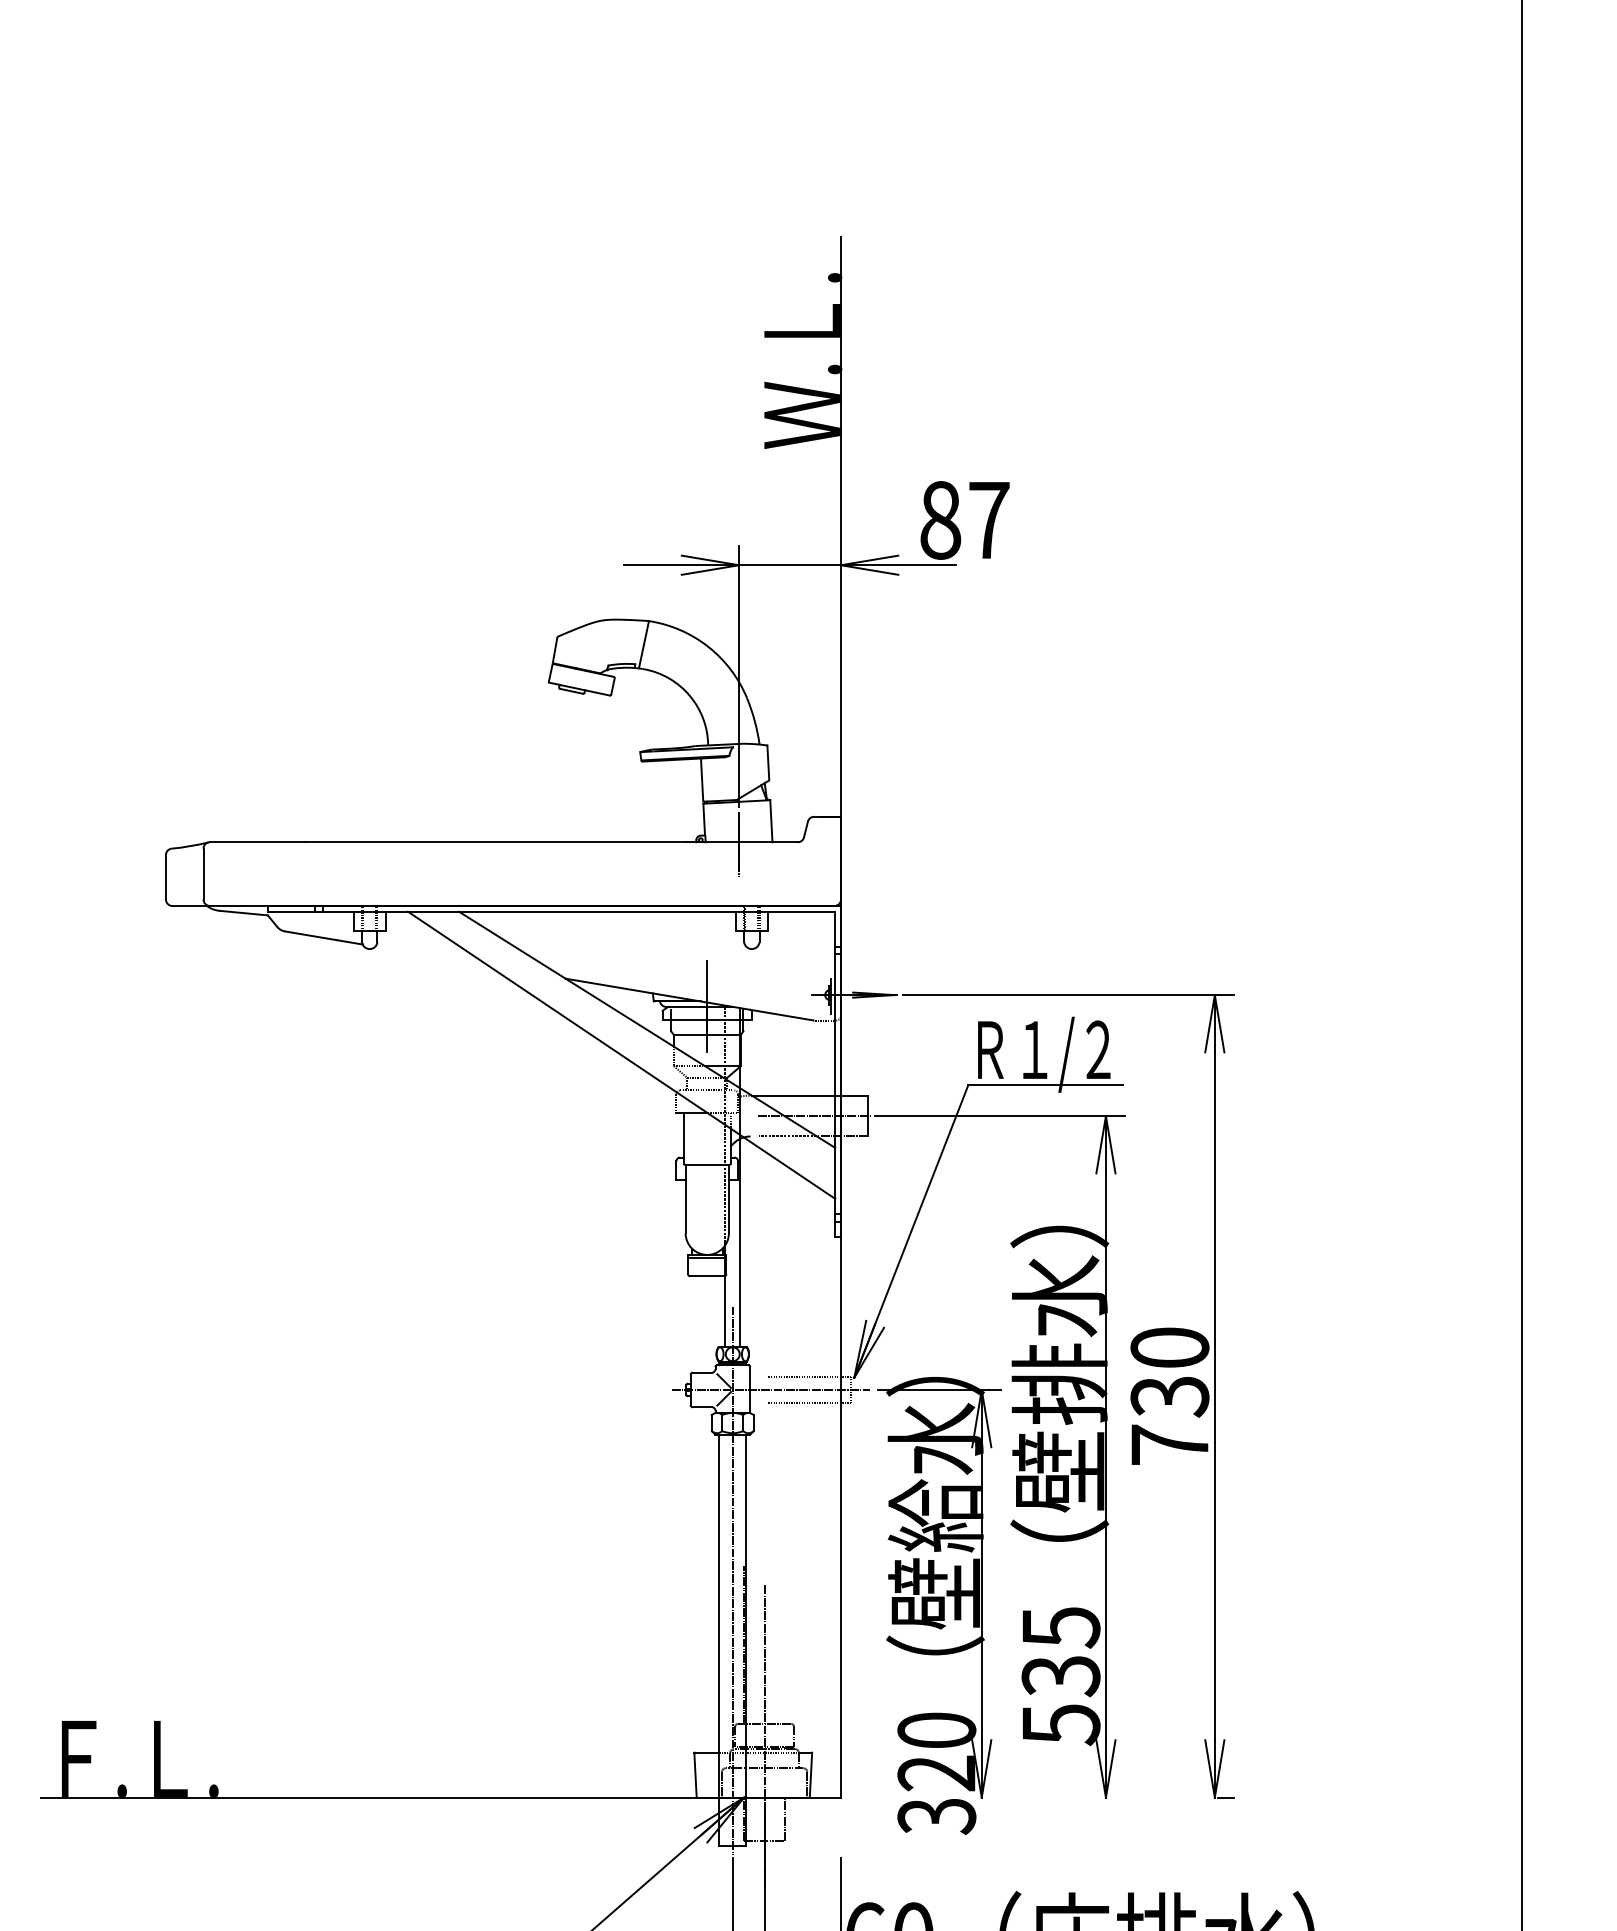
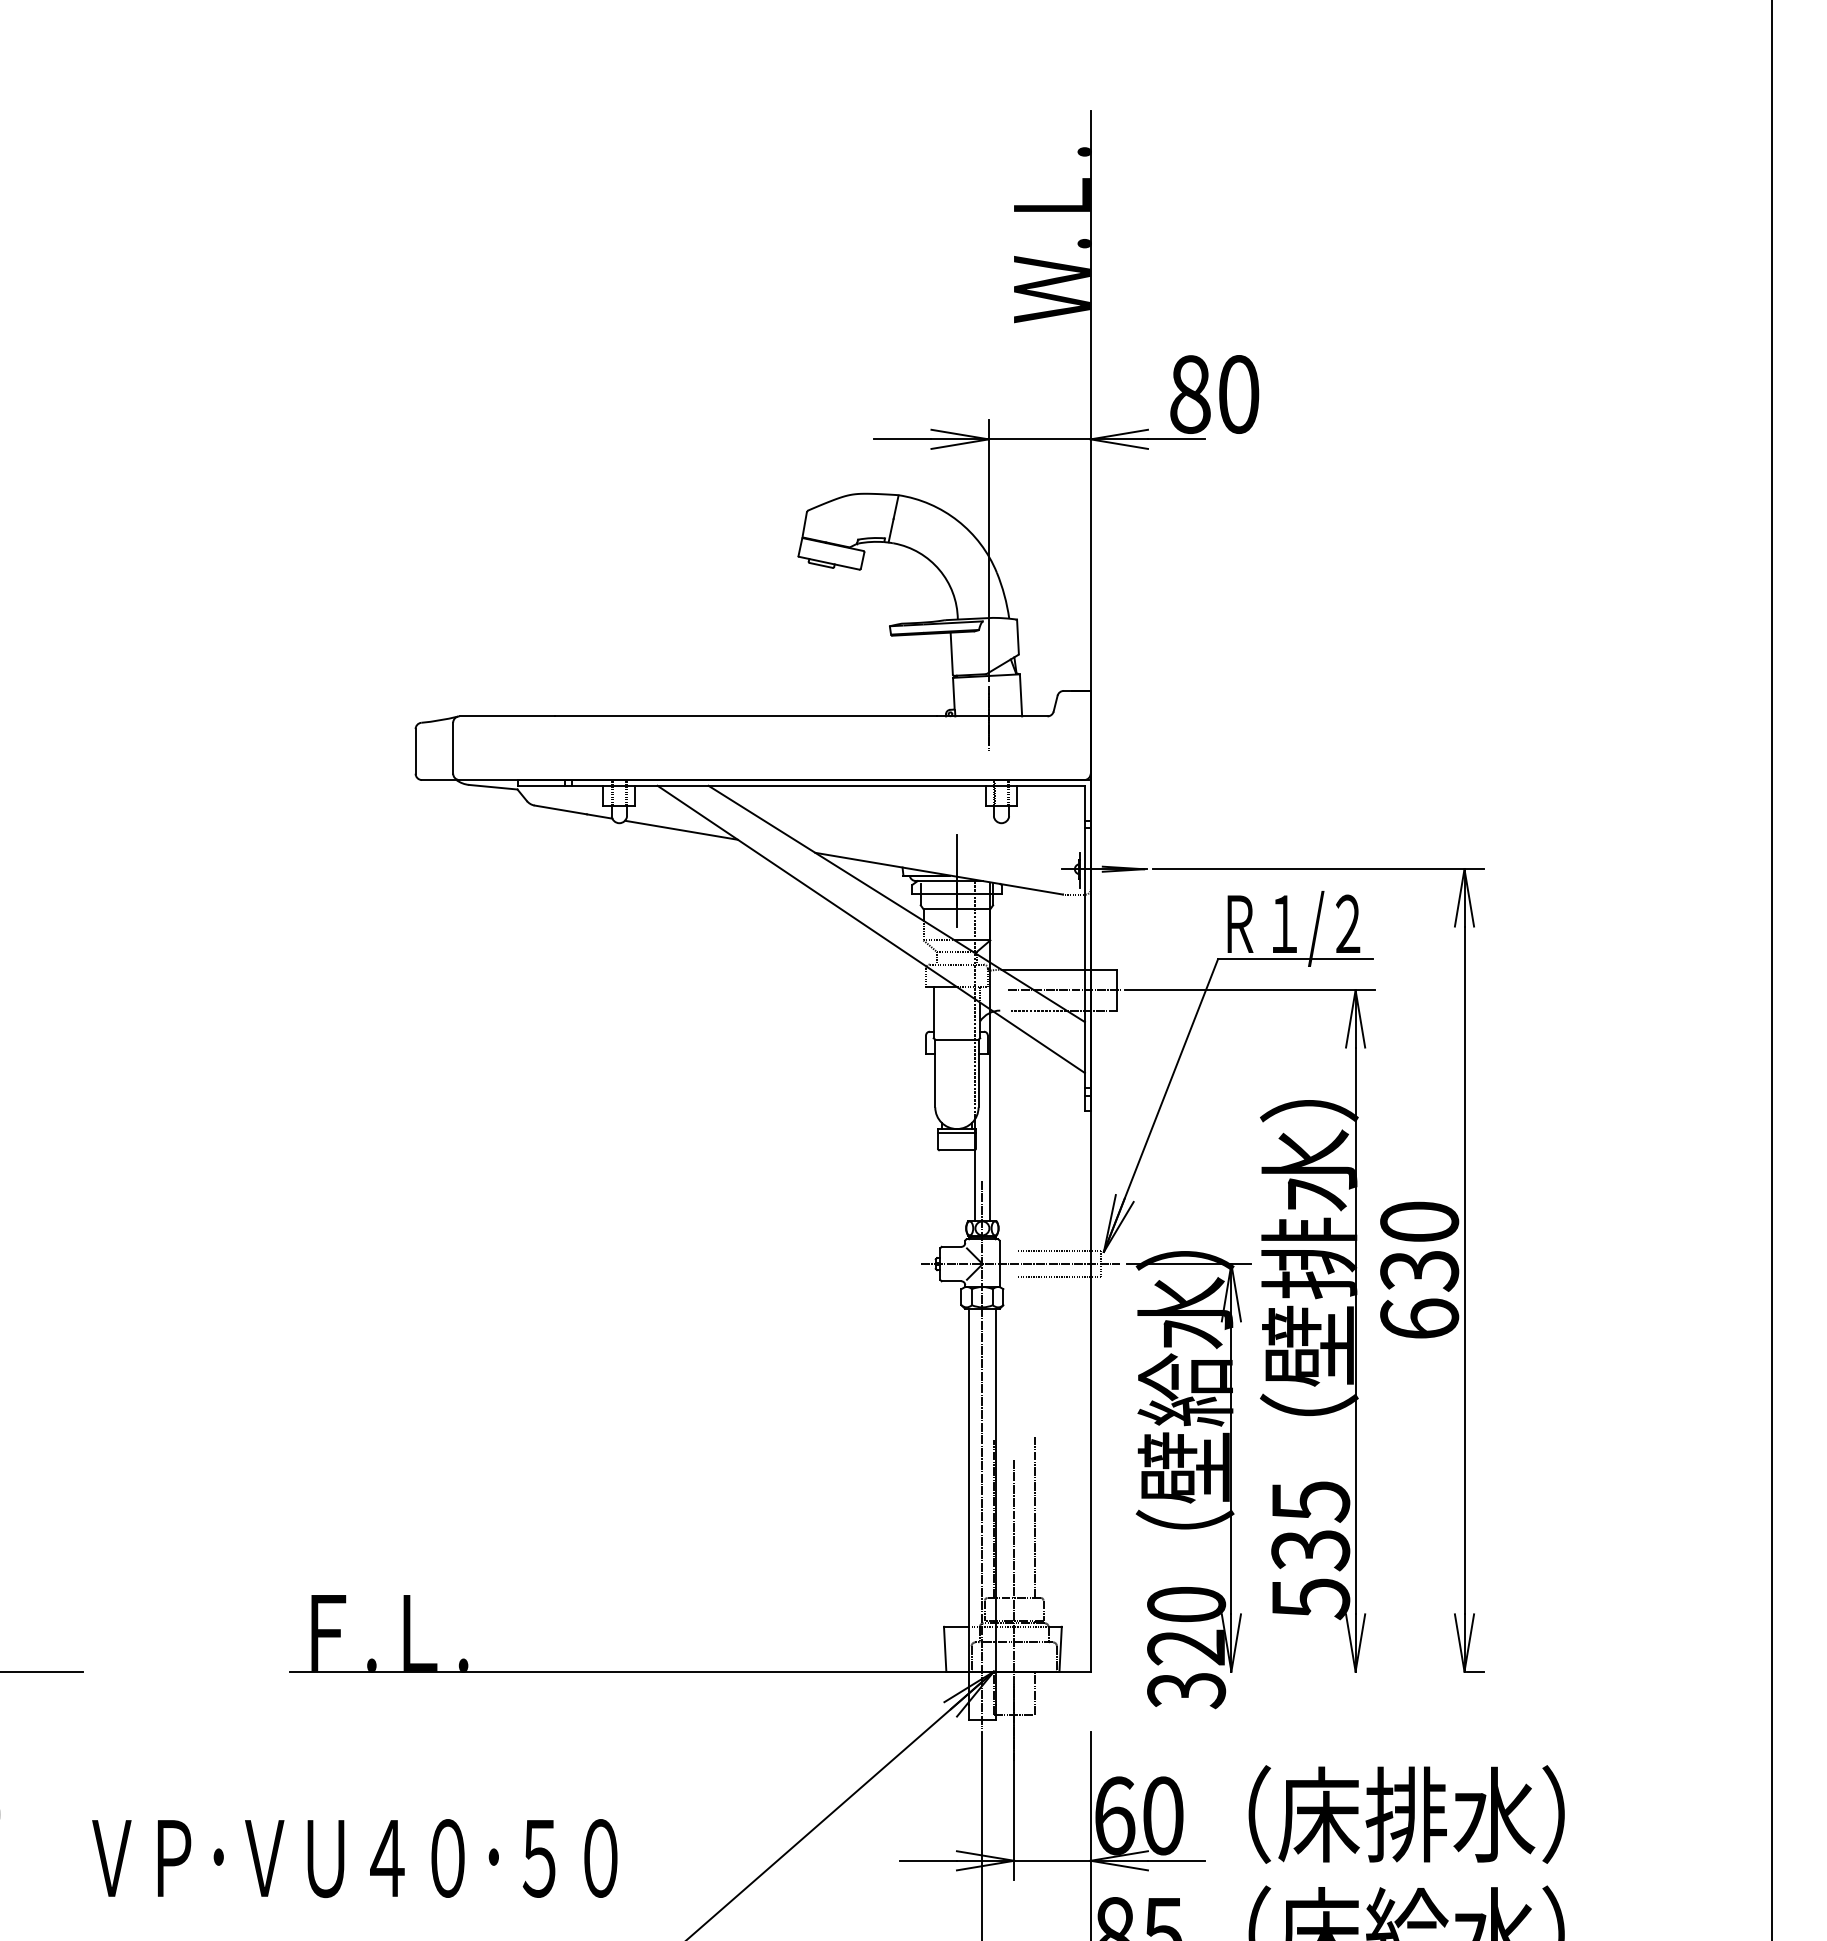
text: (989, 520) -> (1239, 394), 87 -> 80
line: (431, 955) -> (681, 829), added
text: (1169, 1444) -> (1419, 1318), 730 -> 630
line: (784, 1642) -> (1034, 1516), added

